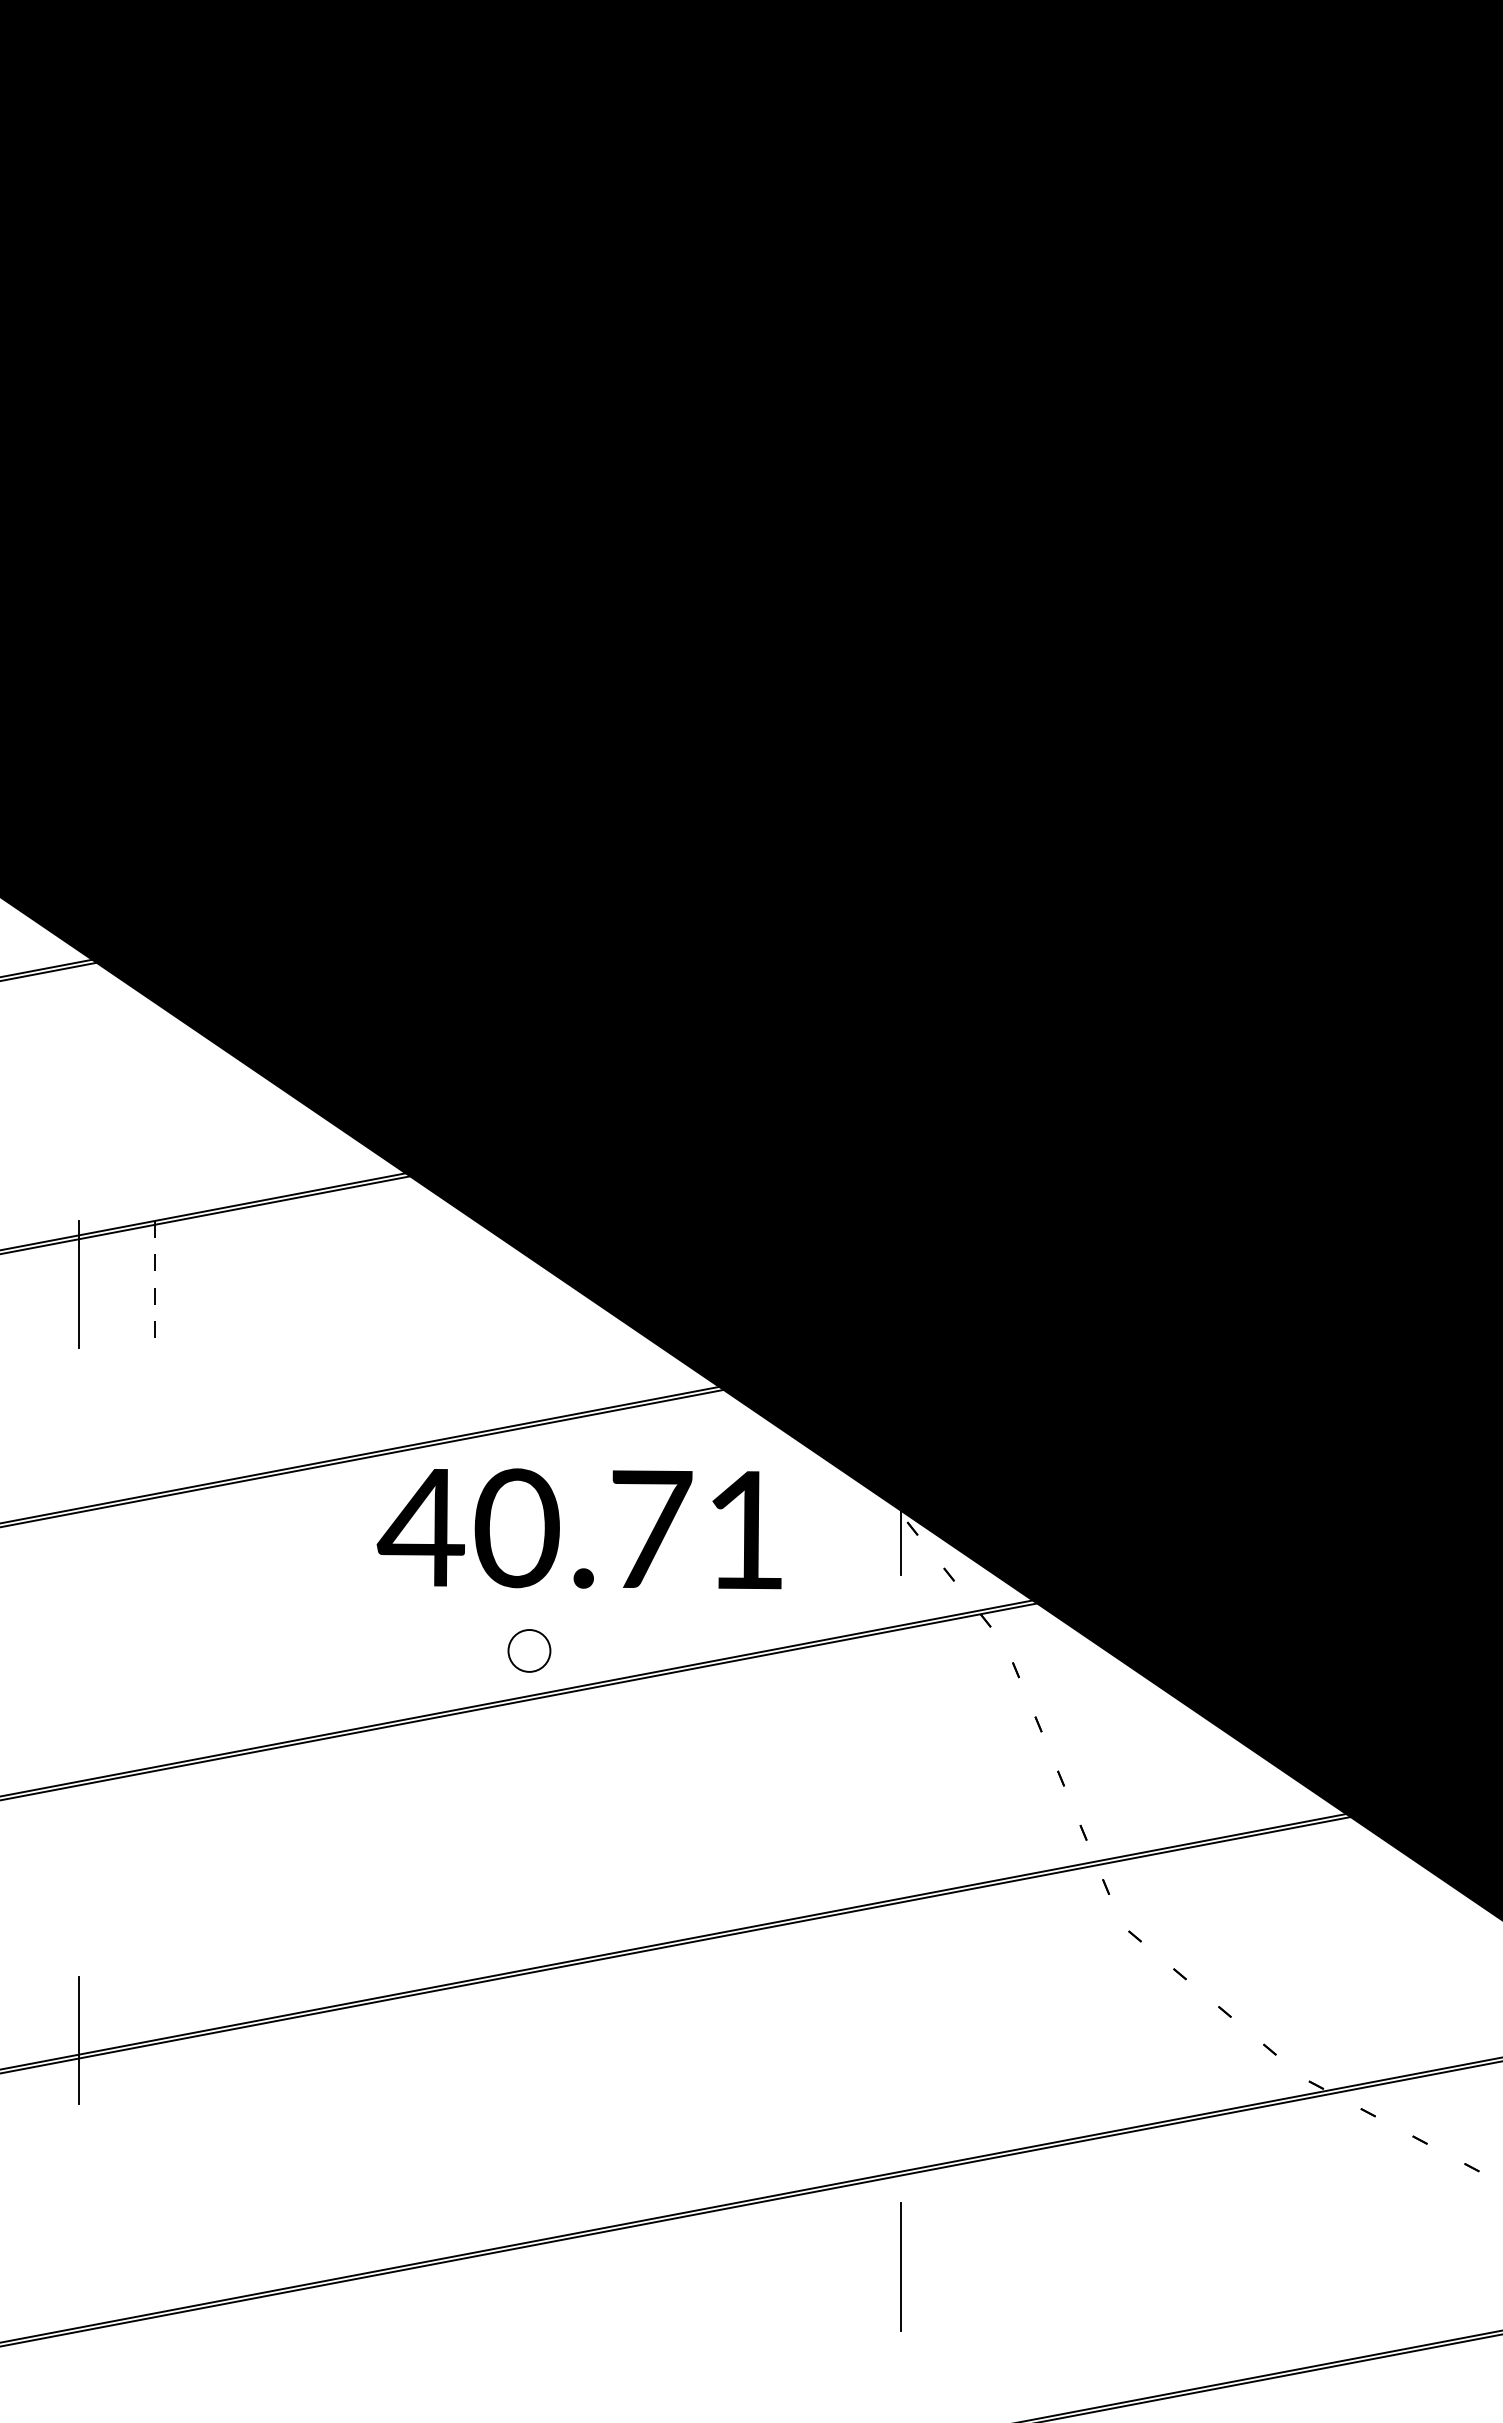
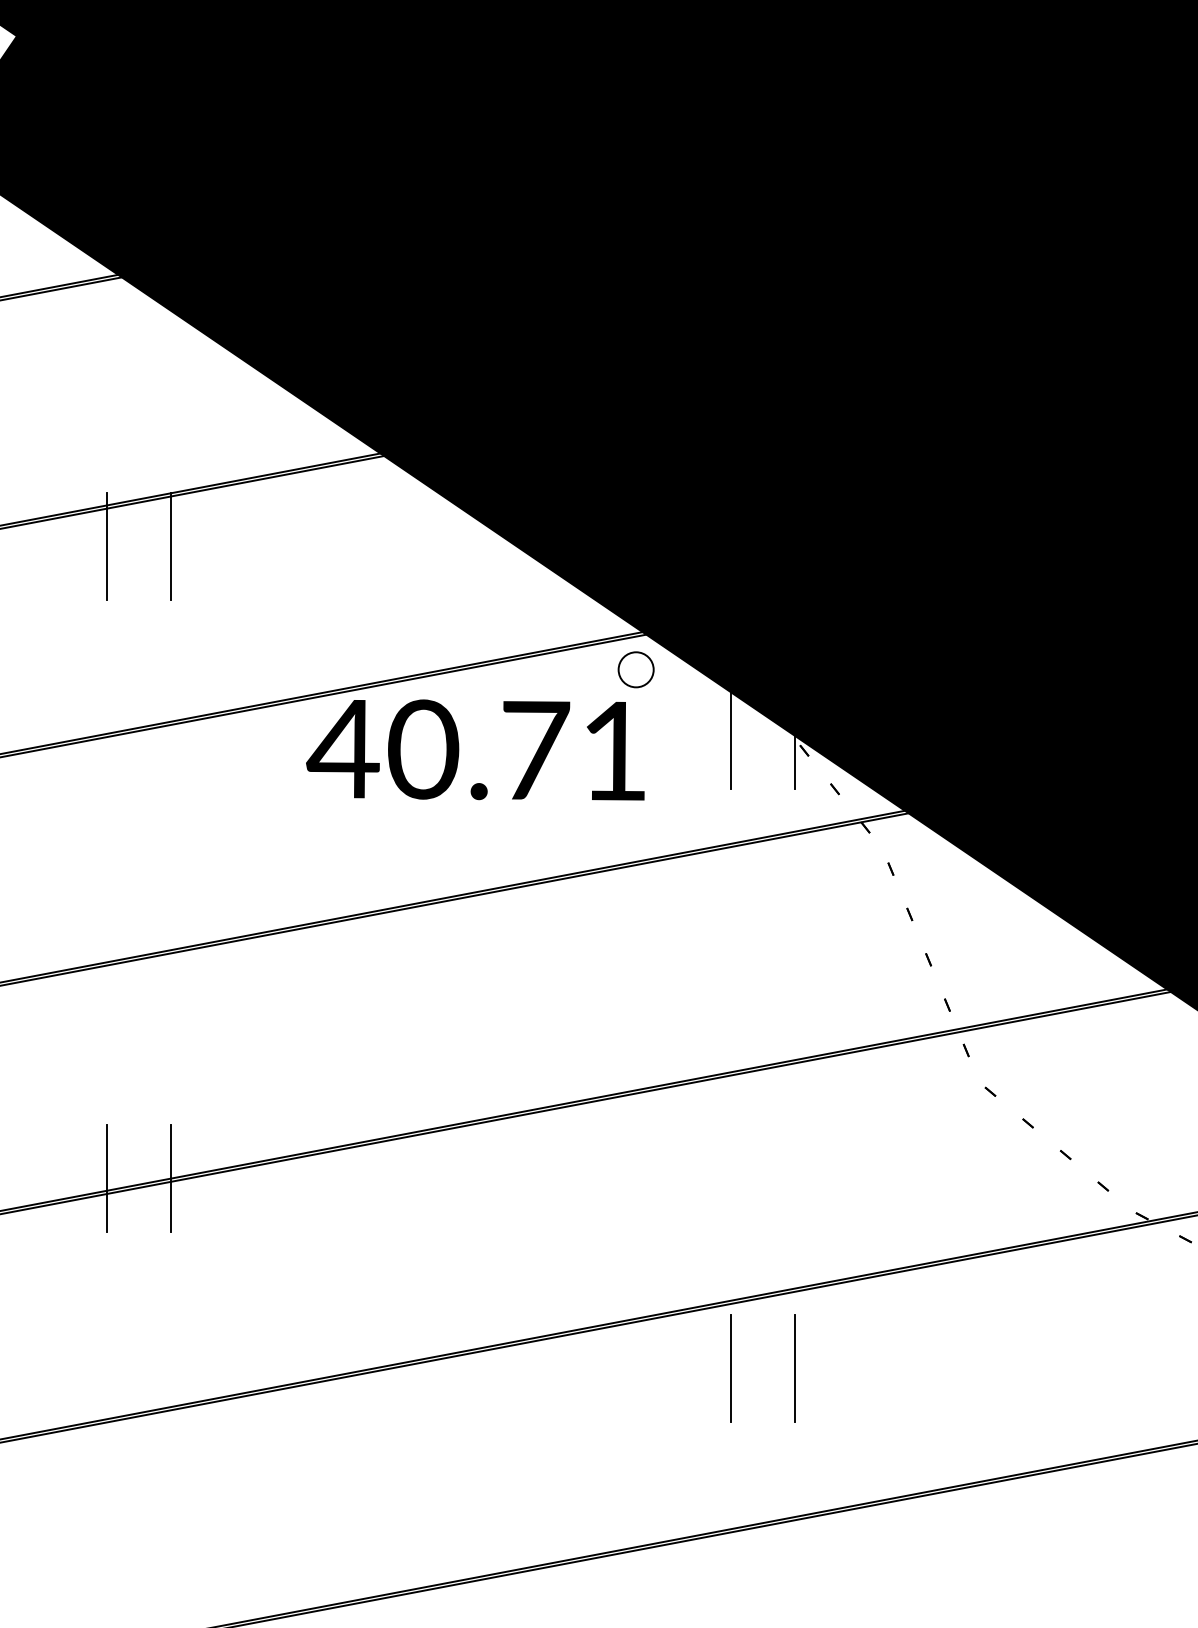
line: (155, 1284) -> (171, 546), dashed -> solid
line: (824, 1510) -> (730, 735), added
text: (578, 1528) -> (474, 749), moved
circle: (529, 1650) -> (636, 669), moved
line: (155, 2040) -> (171, 1178), added
line: (824, 2266) -> (730, 1367), added

